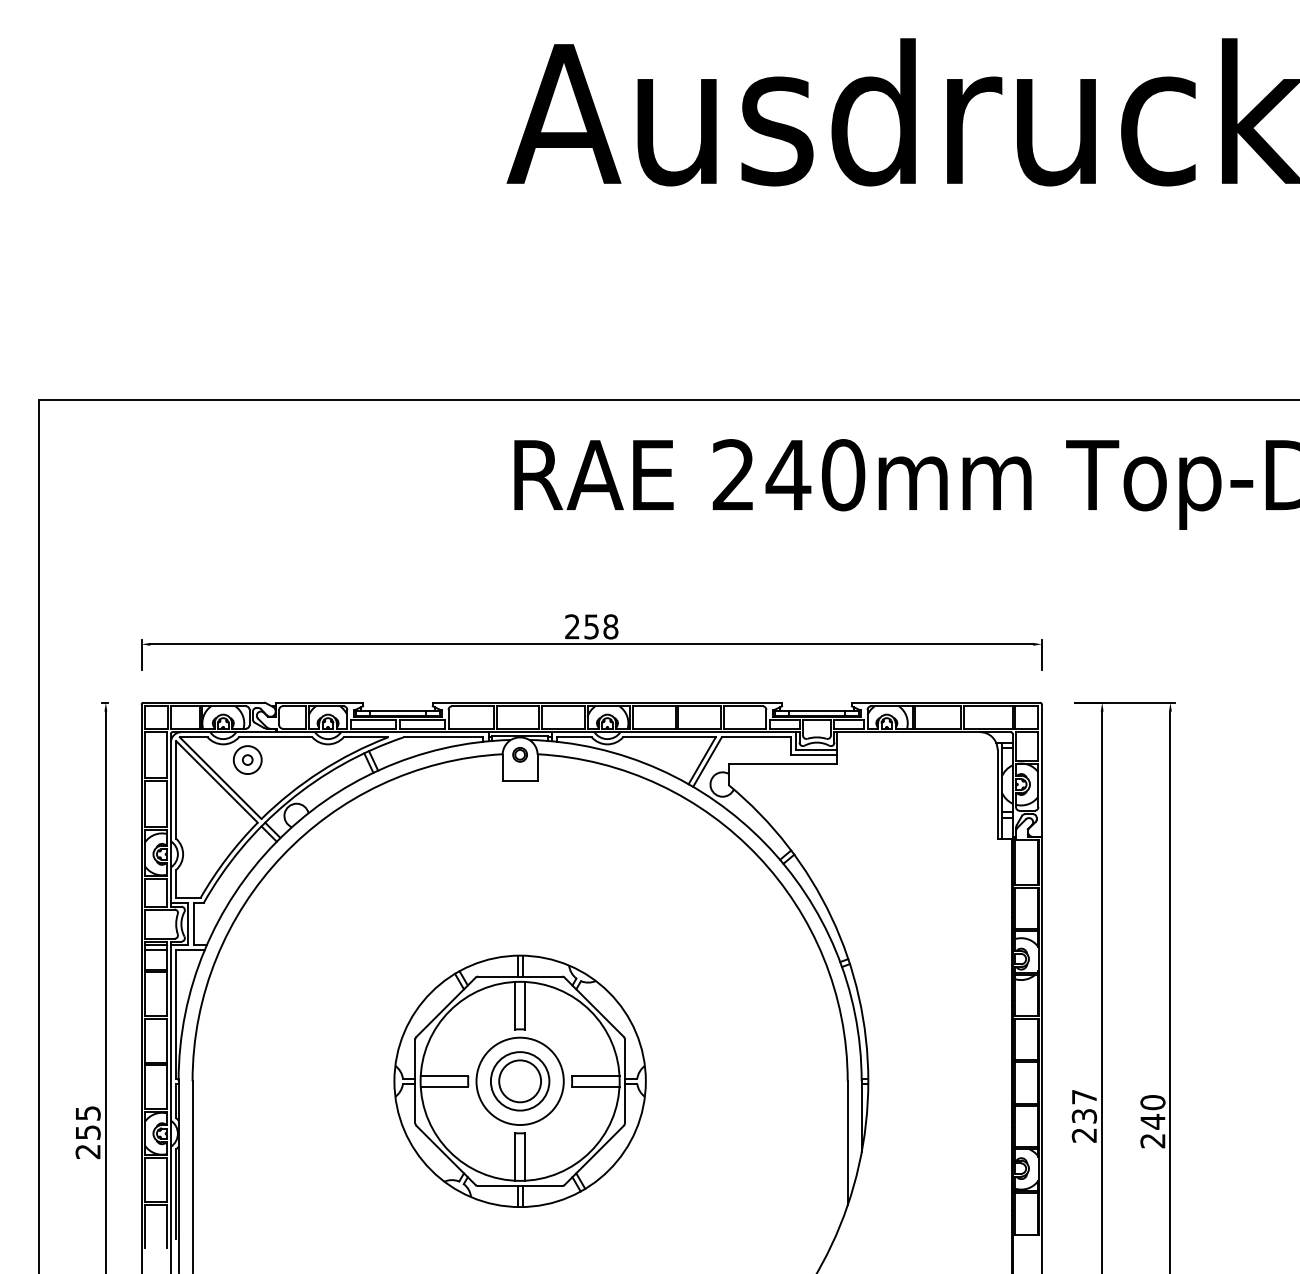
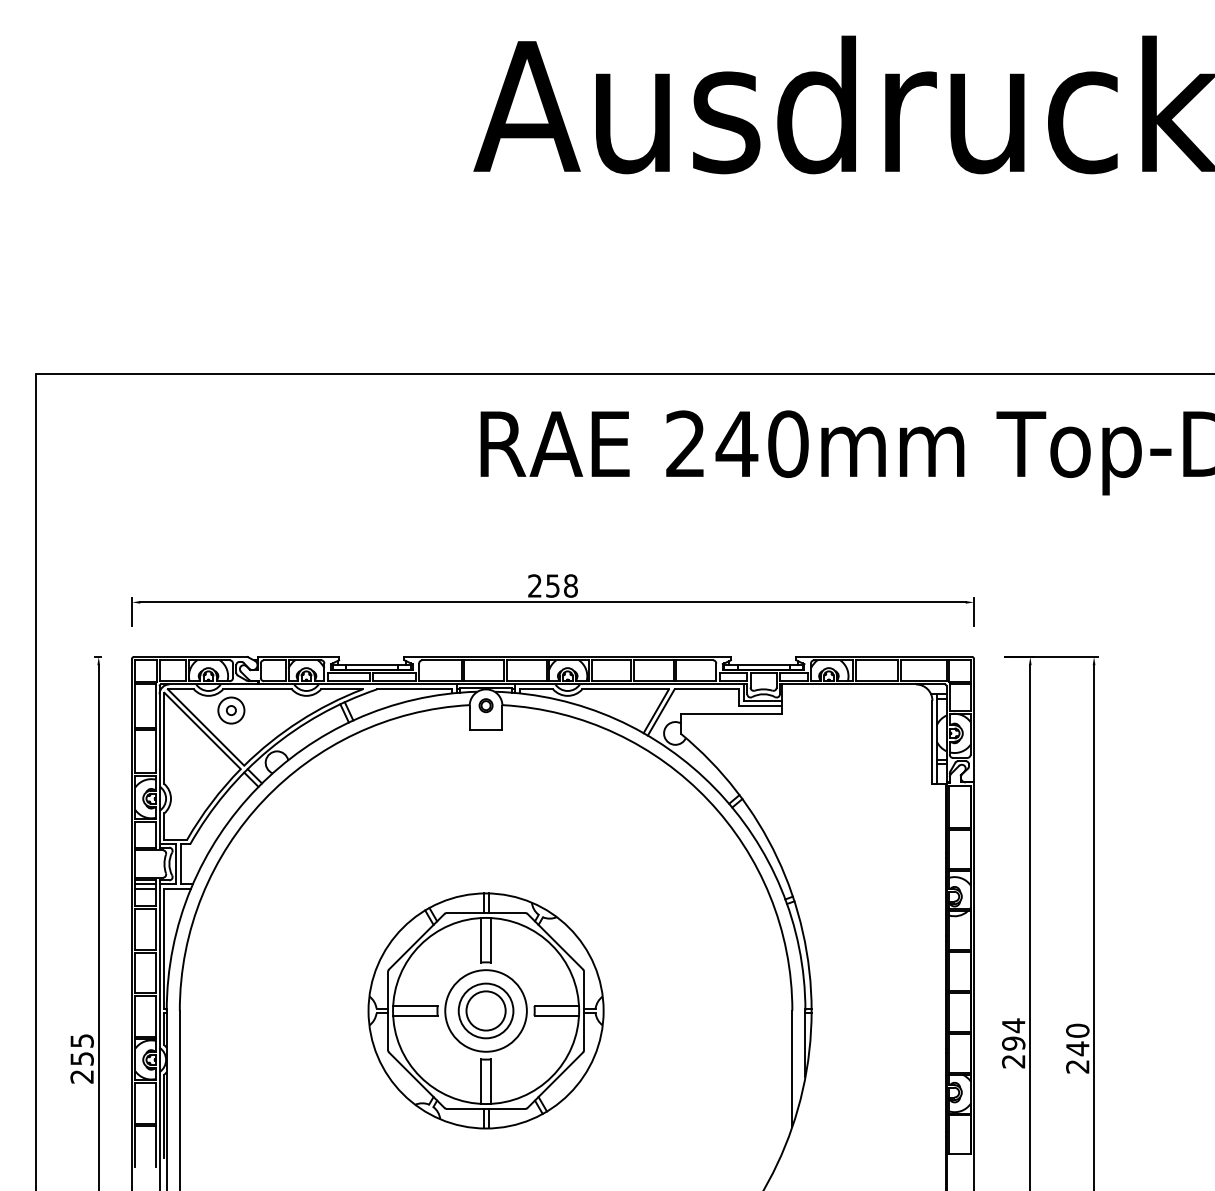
text: (1084, 1106) -> (1013, 1034), 237 -> 294

